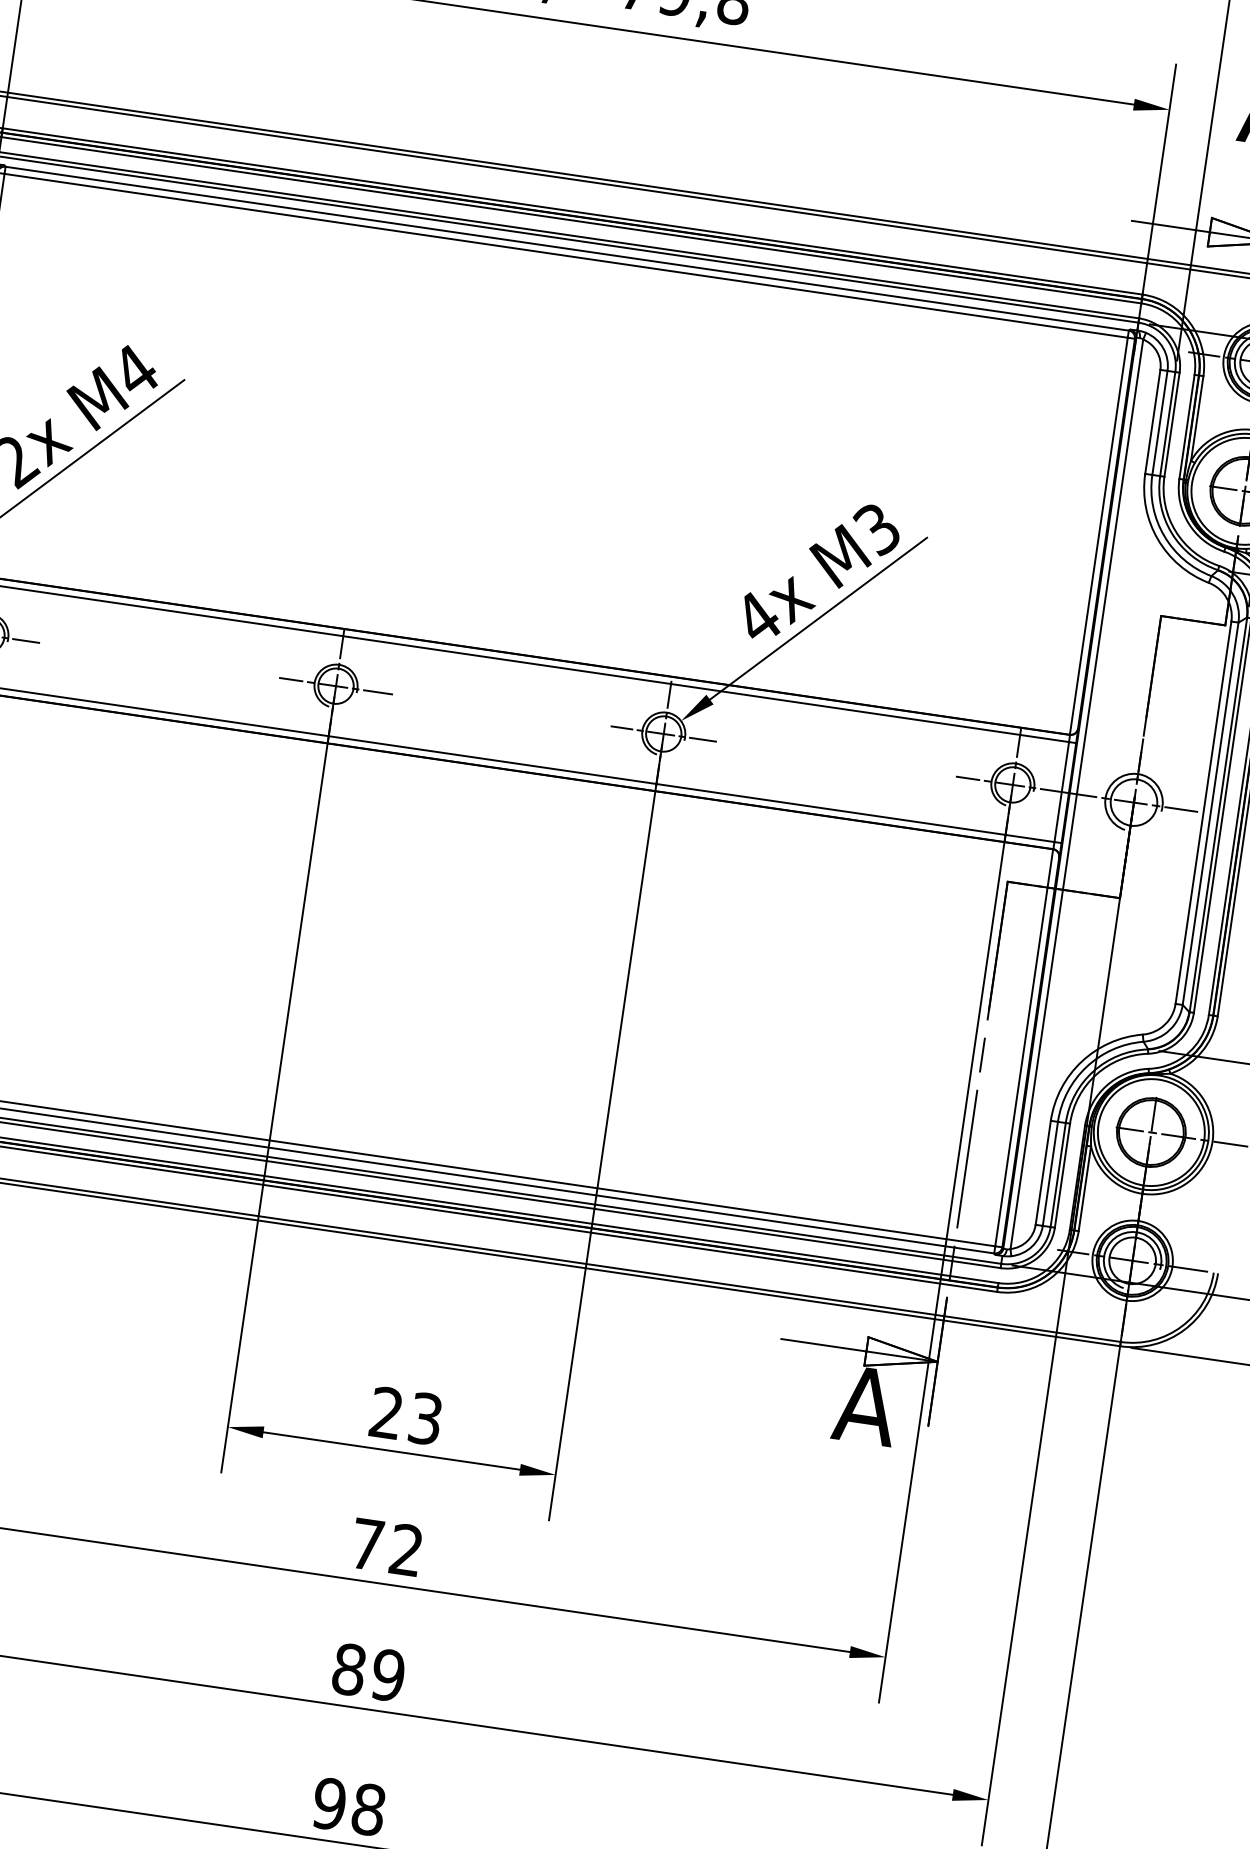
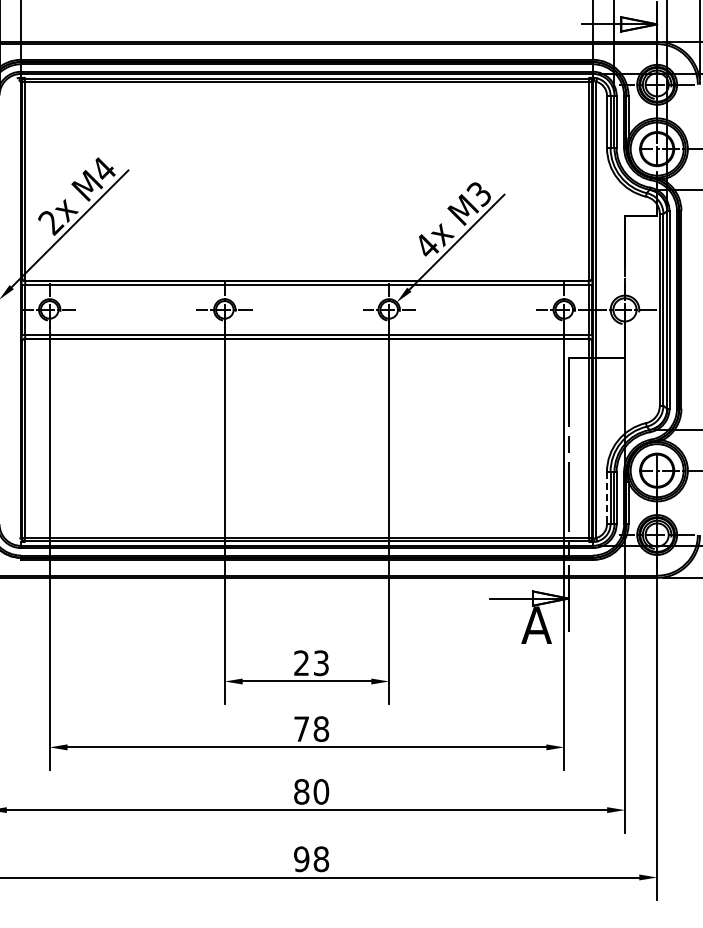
line: (1042, 1173) -> (606, 498), solid -> dashed
text: (406, 1550) -> (321, 729), 72 -> 78
text: (388, 1674) -> (321, 791), 89 -> 80

